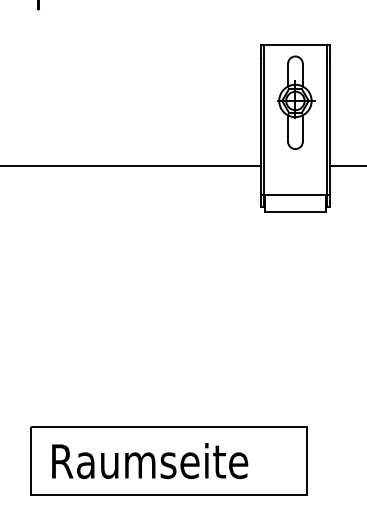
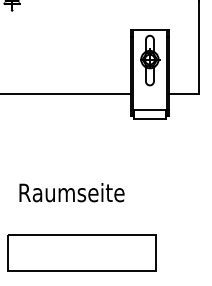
text: (149, 460) -> (71, 192), moved

